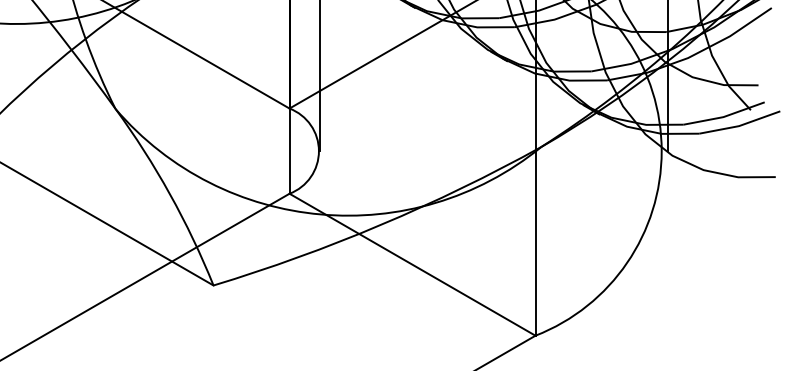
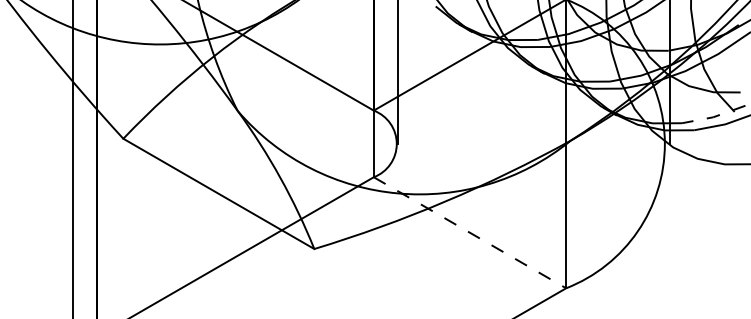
line: (725, 116) -> (714, 116), solid -> dashed
line: (413, 265) -> (470, 233), solid -> dashed

